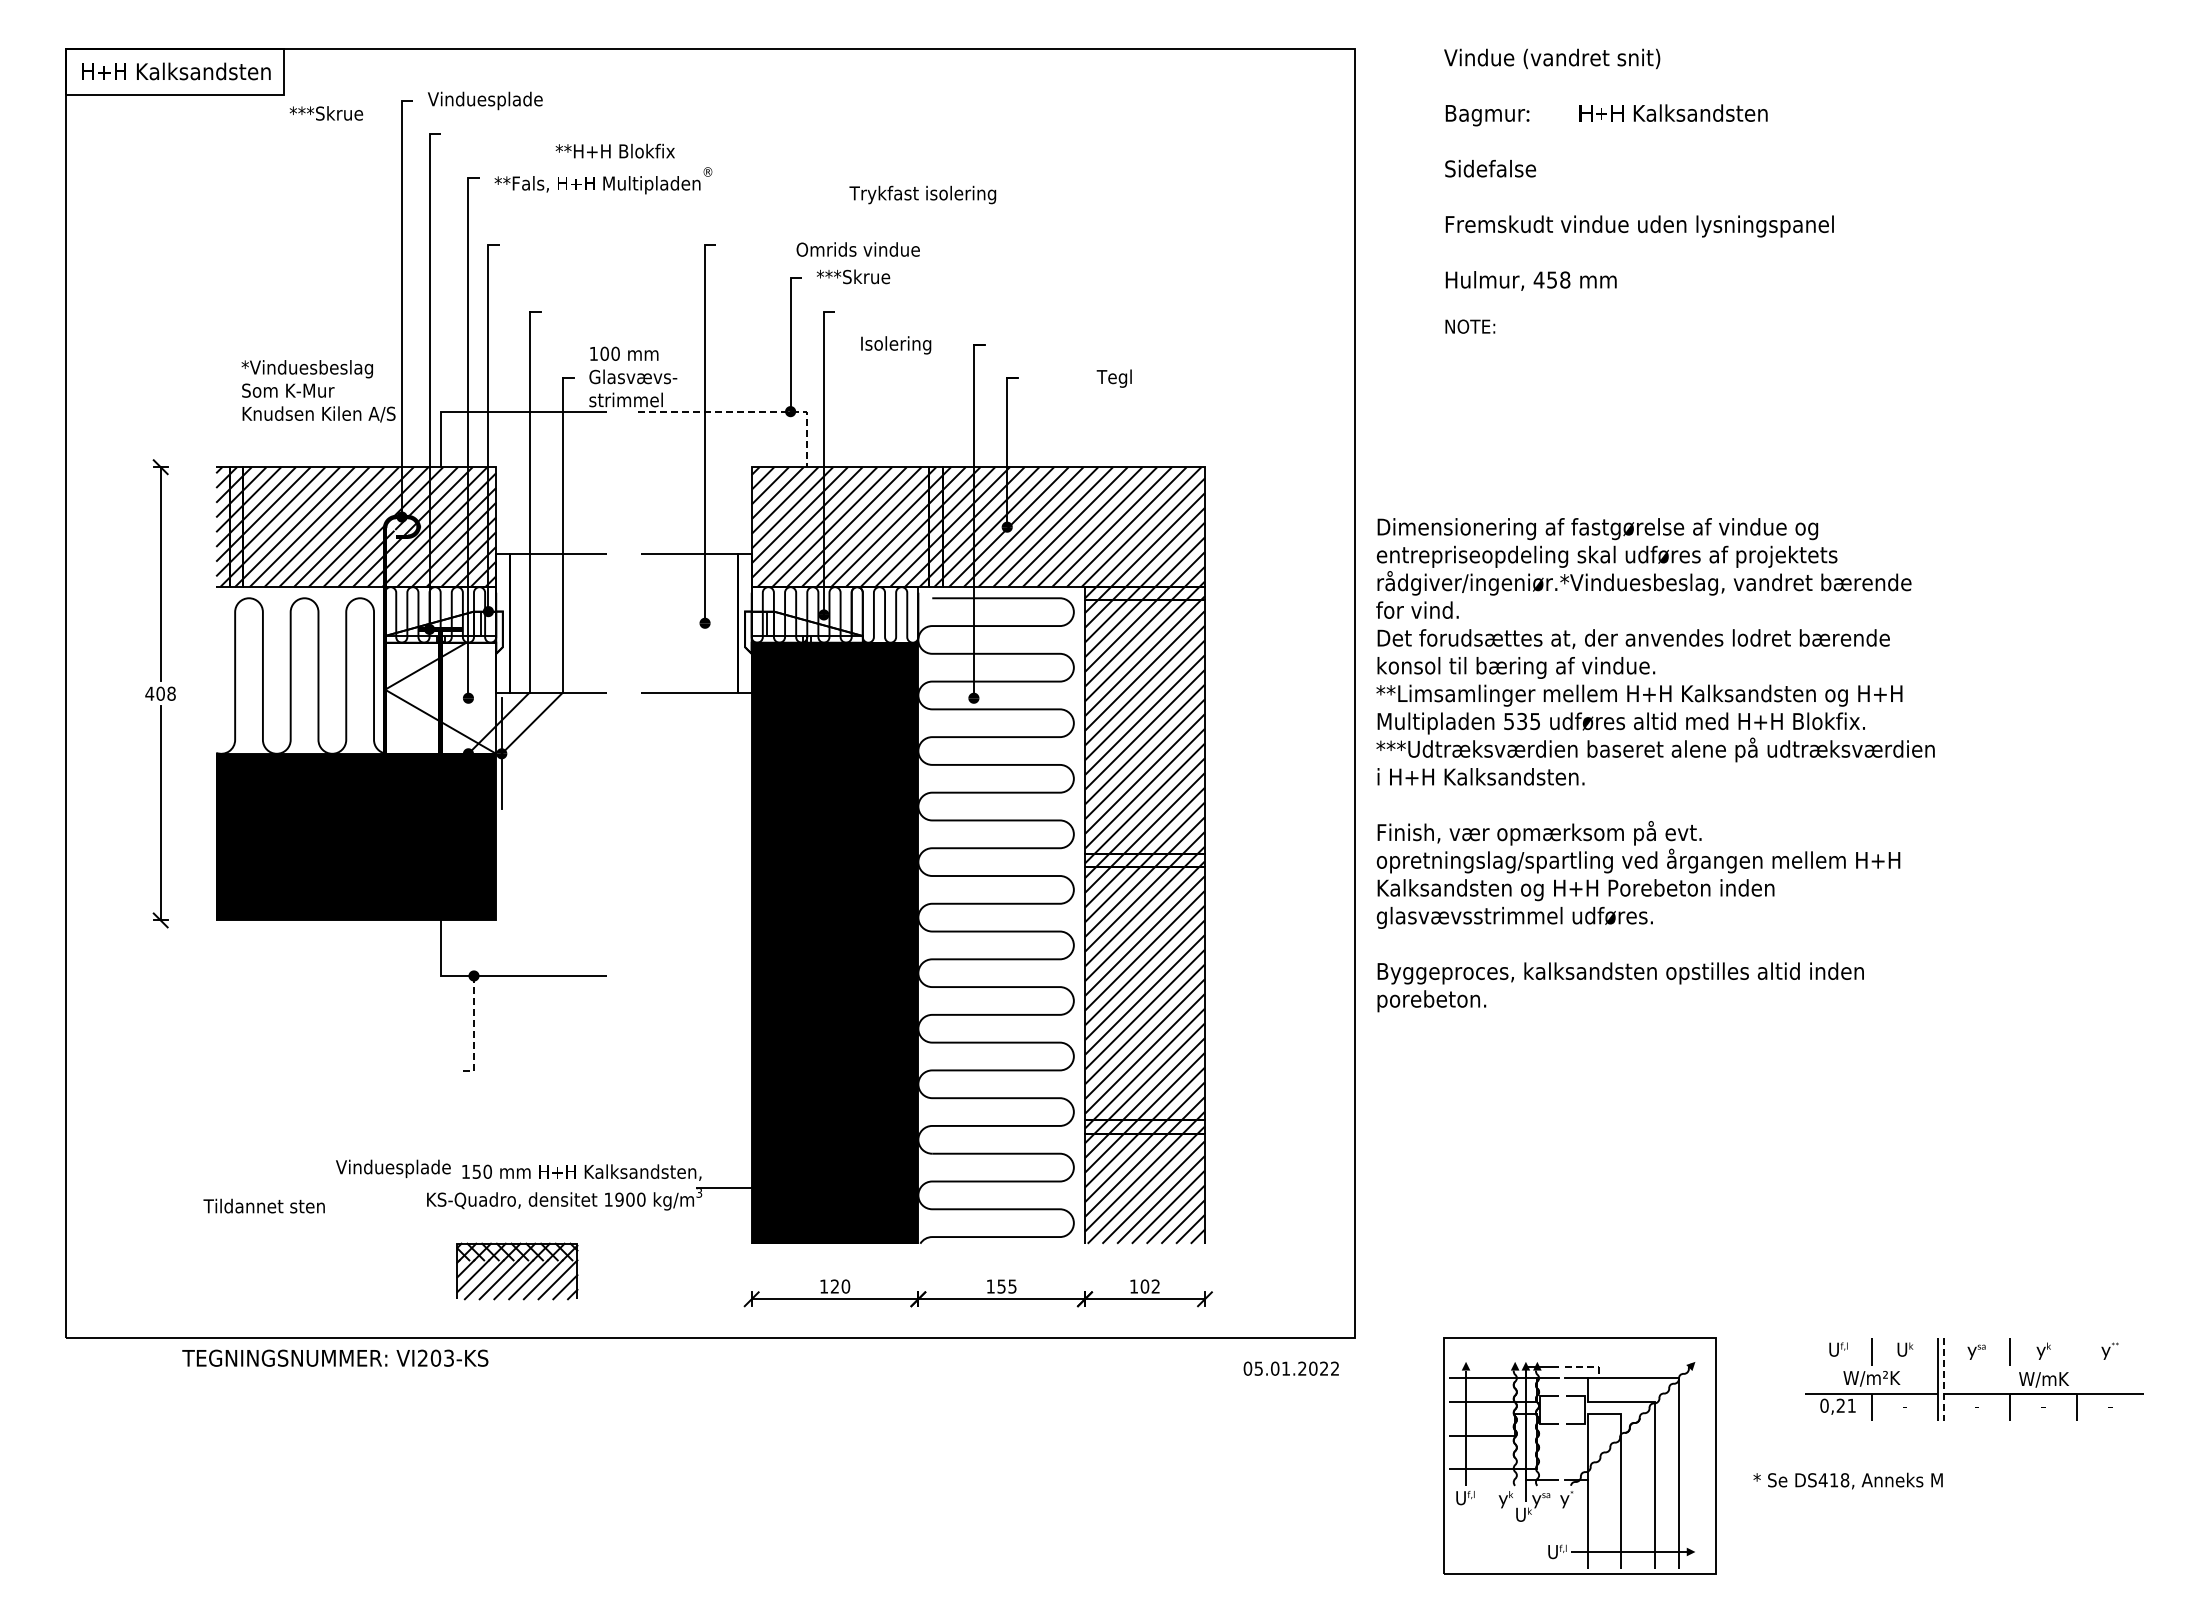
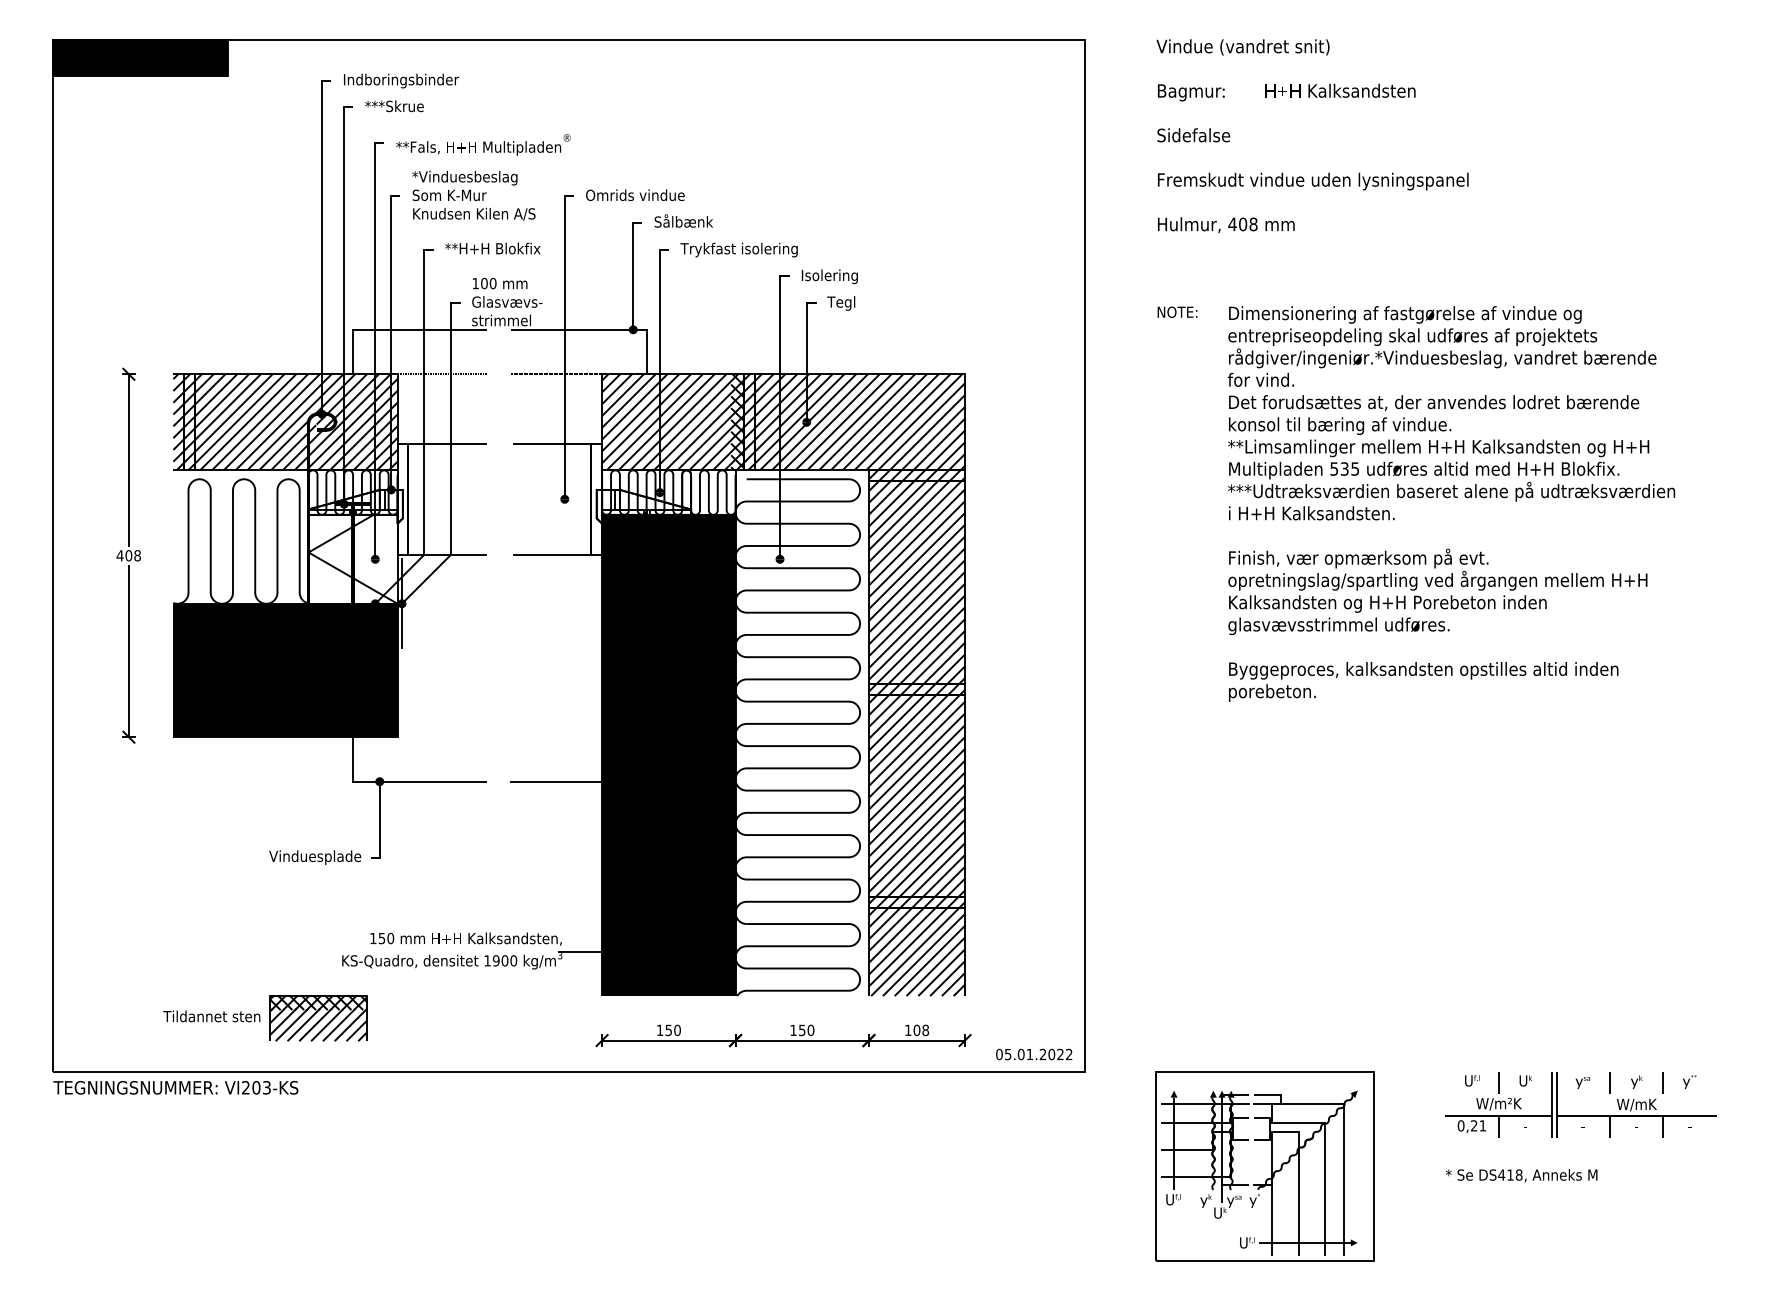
fill: (175, 71) -> (140, 57), added
text: (500, 100) -> (400, 80), Vinduesplade -> Indboringsbinder
text: (326, 113) -> (394, 106), moved
text: (614, 150) -> (492, 248), moved
text: (922, 194) -> (738, 249), moved
text: (857, 249) -> (634, 195), moved
text: (853, 275) -> (683, 220), ***Skrue -> Sålbænk
text: (1552, 279) -> (1243, 224), 458 -> 408
text: (1470, 326) -> (1177, 312), moved
text: (896, 345) -> (830, 276), moved
text: (1113, 378) -> (840, 303), moved
text: (318, 391) -> (473, 196), moved
line: (751, 411) -> (601, 329), dashed -> solid
line: (551, 467) -> (441, 374), added
line: (694, 467) -> (556, 374), added
hatch: (920, 527) -> (737, 422), added
text: (1655, 765) -> (1451, 504), moved
line: (694, 975) -> (556, 781), added
line: (474, 1029) -> (380, 824), dashed -> solid
text: (393, 1168) -> (315, 857), moved
text: (263, 1205) -> (211, 1015), moved
part: (517, 1271) -> (318, 1018), moved
text: (834, 1286) -> (668, 1030), 120 -> 150
text: (1012, 1286) -> (810, 1030), 155 -> 150
text: (1155, 1286) -> (925, 1030), 102 -> 108
line: (2076, 1351) -> (1662, 1082), added
text: (335, 1357) -> (175, 1087), moved
line: (1589, 1367) -> (1272, 1095), dashed -> solid
text: (1290, 1368) -> (1033, 1054), moved
line: (1943, 1379) -> (1556, 1104), dashed -> solid
text: (1847, 1480) -> (1521, 1175), moved

